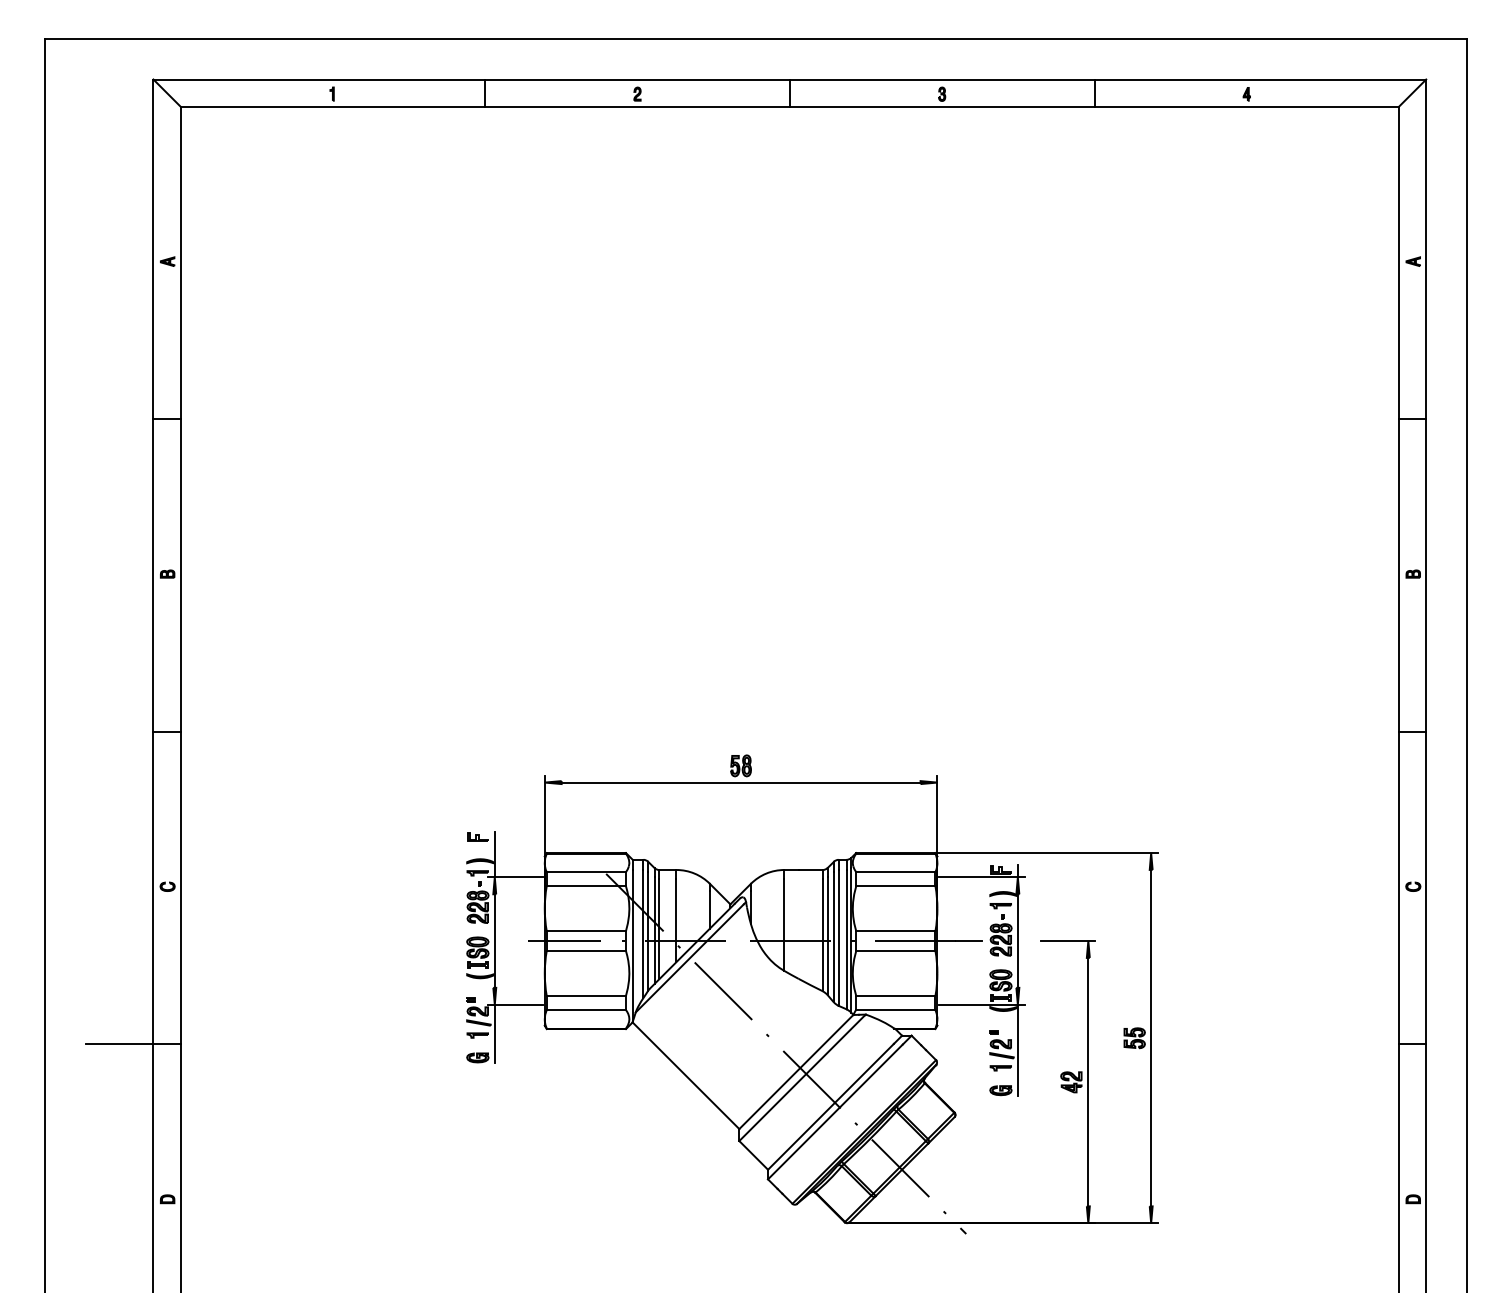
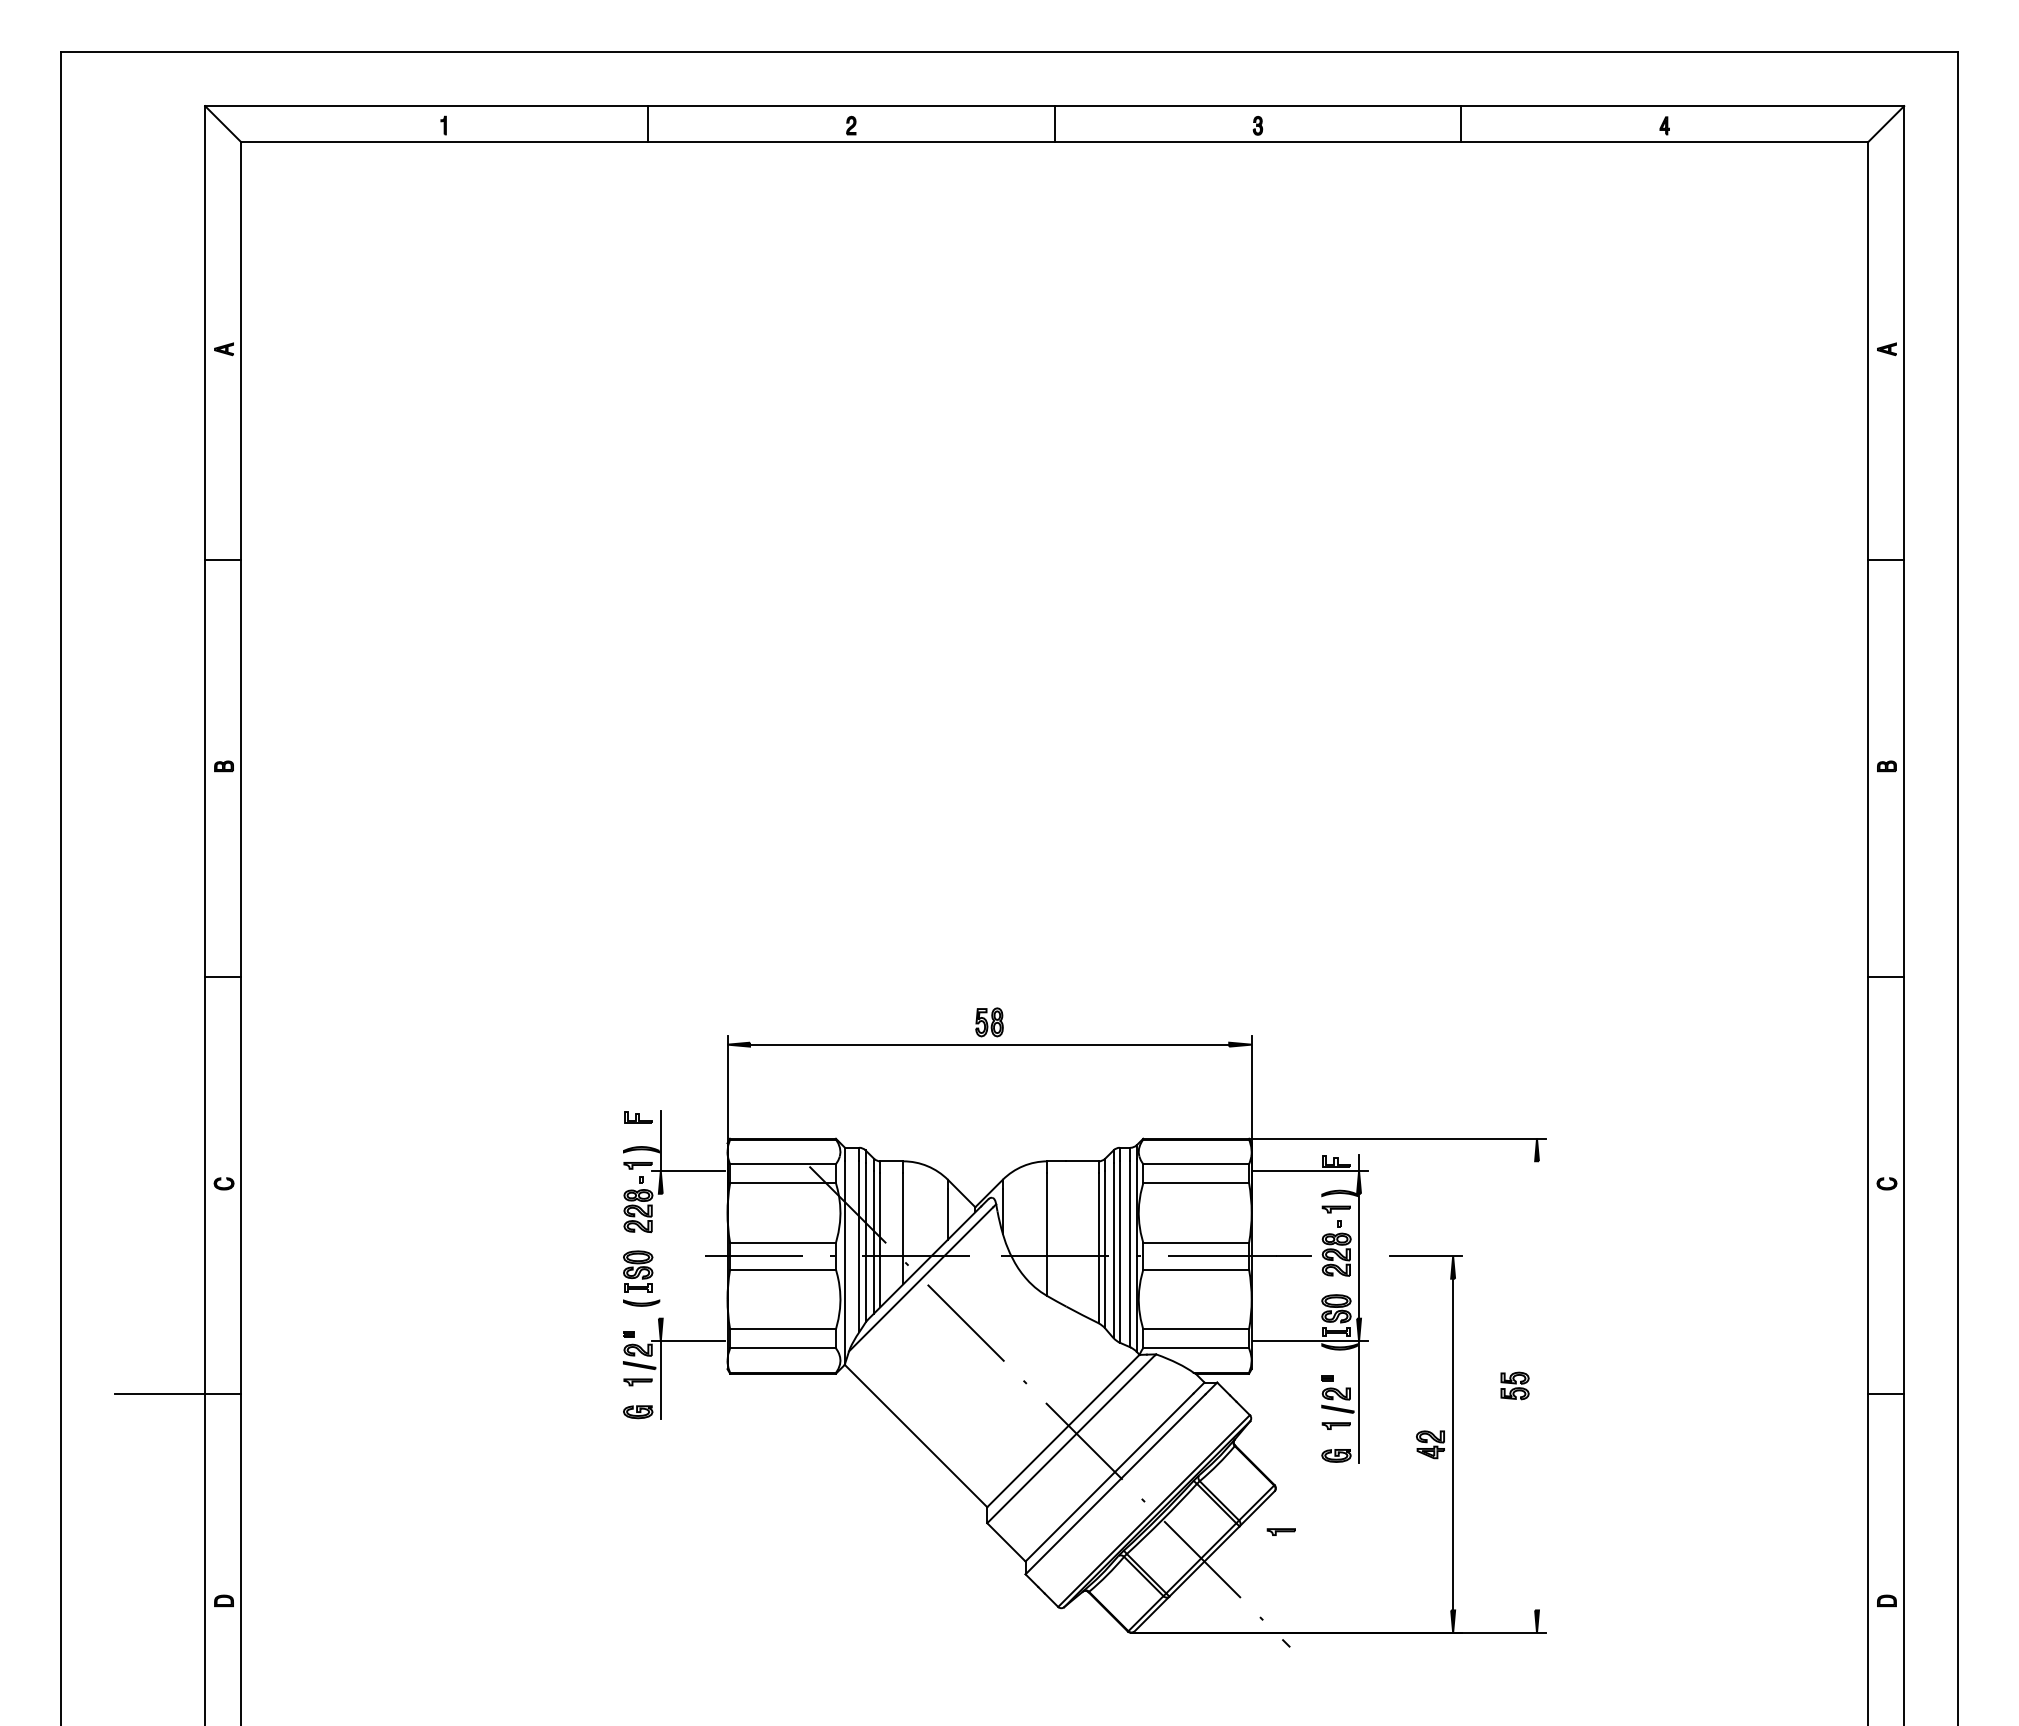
line: (494, 940) -> (660, 1255), removed
line: (1151, 1037) -> (1537, 1385), removed
part: (959, 1147) -> (1280, 1531), added

